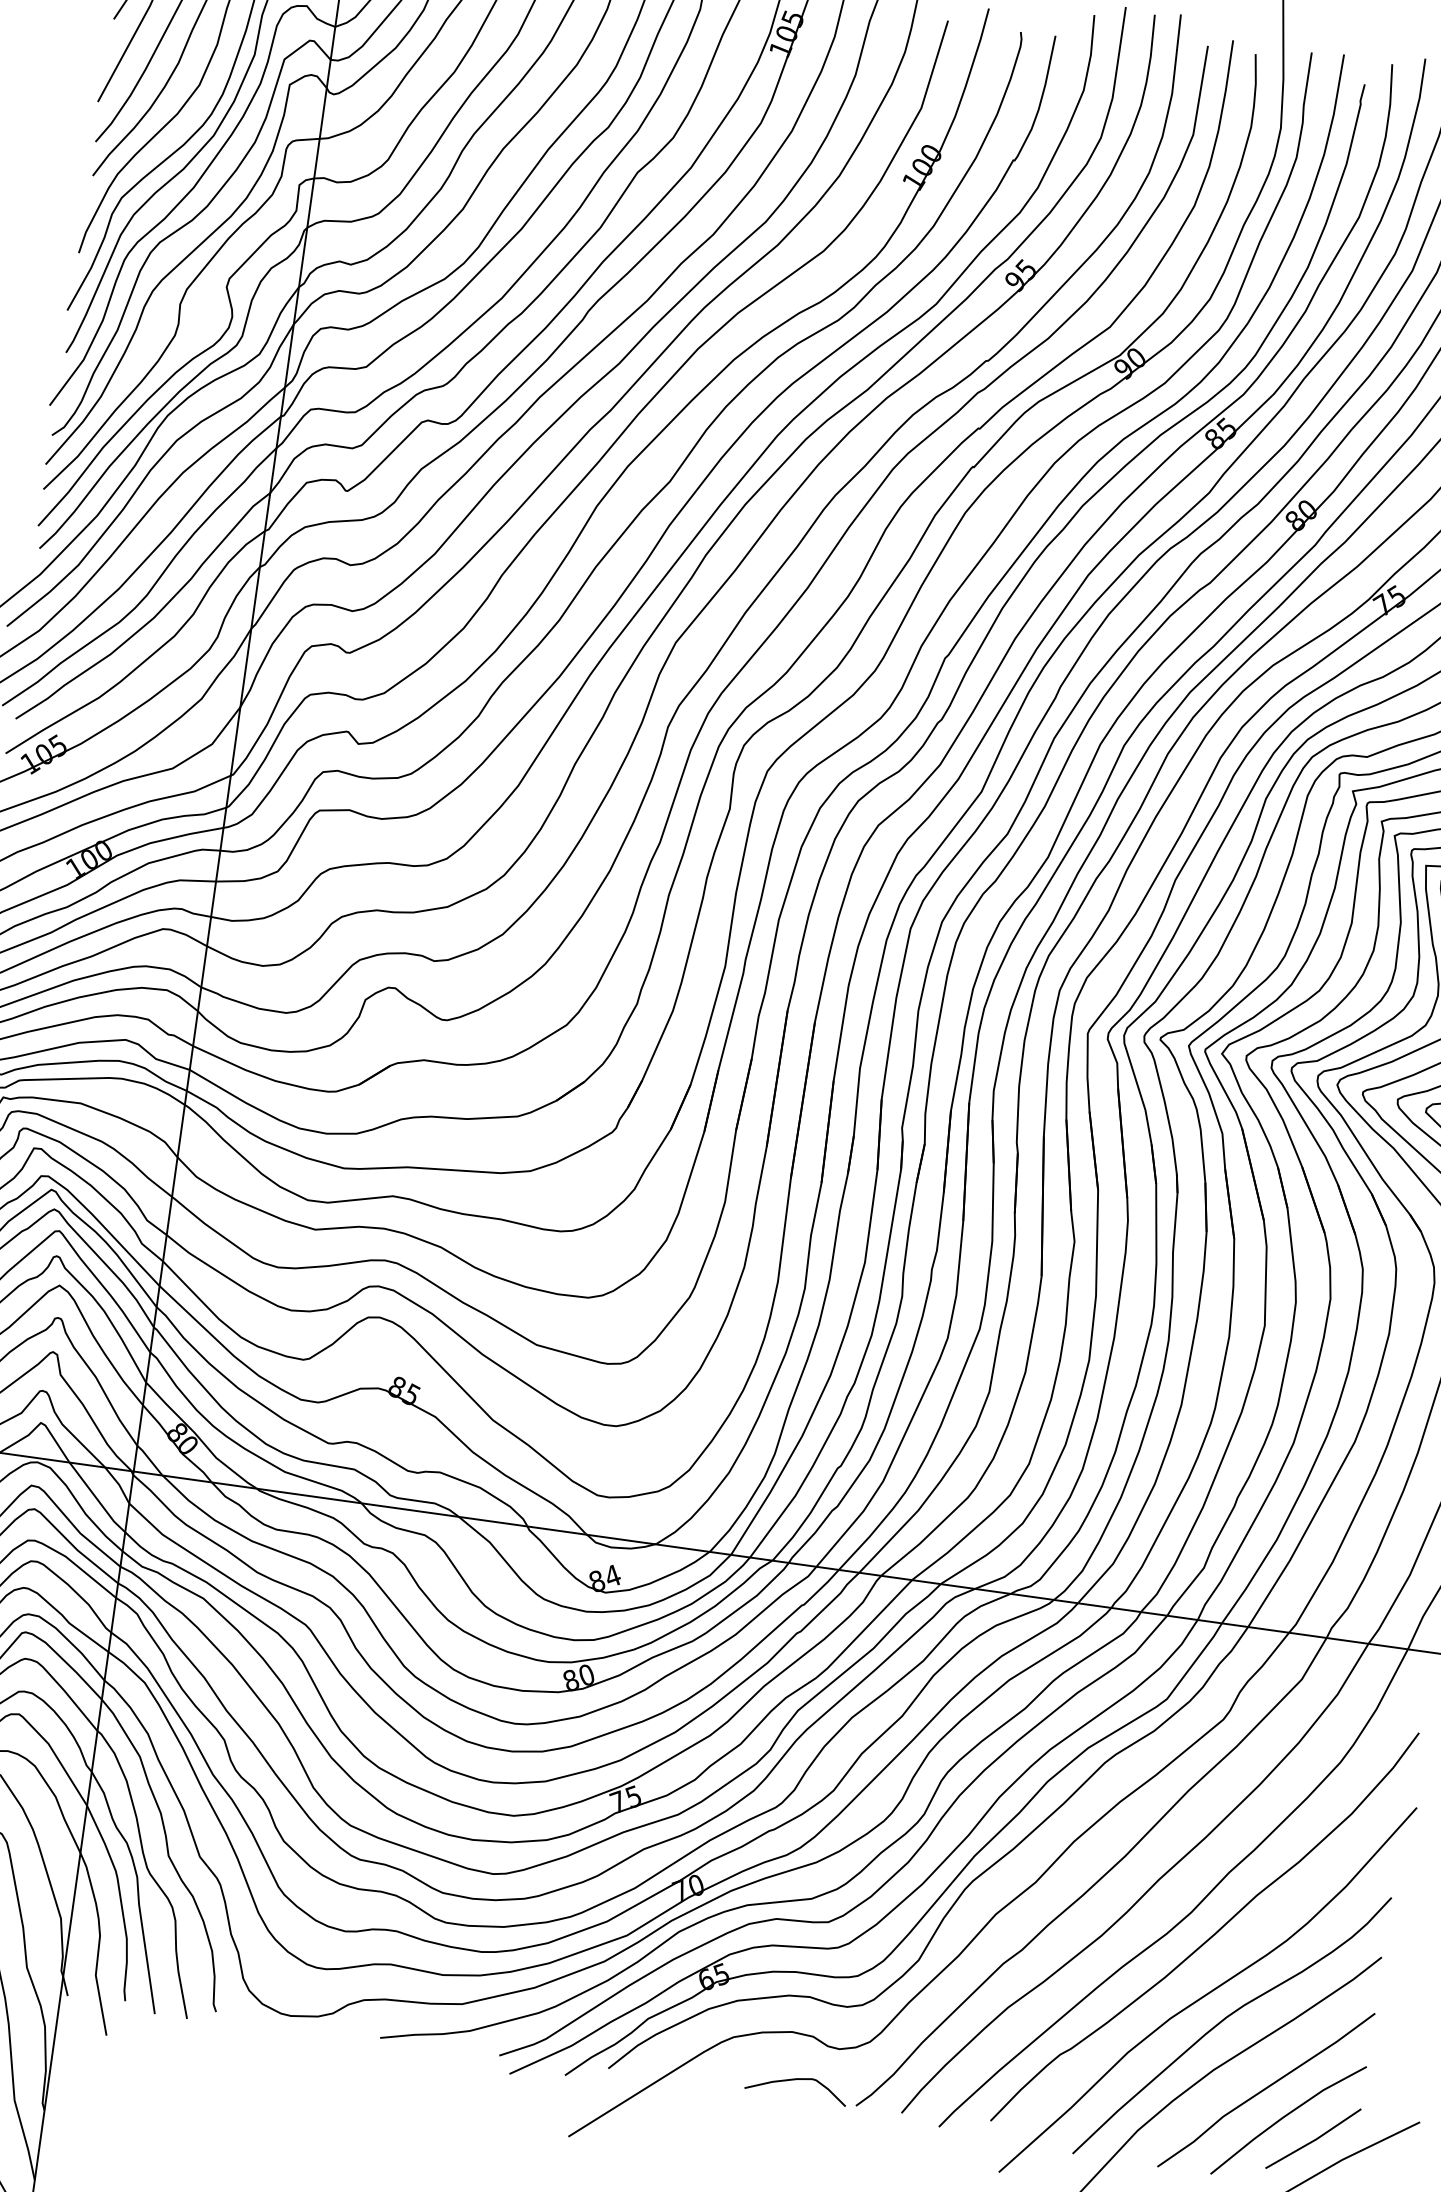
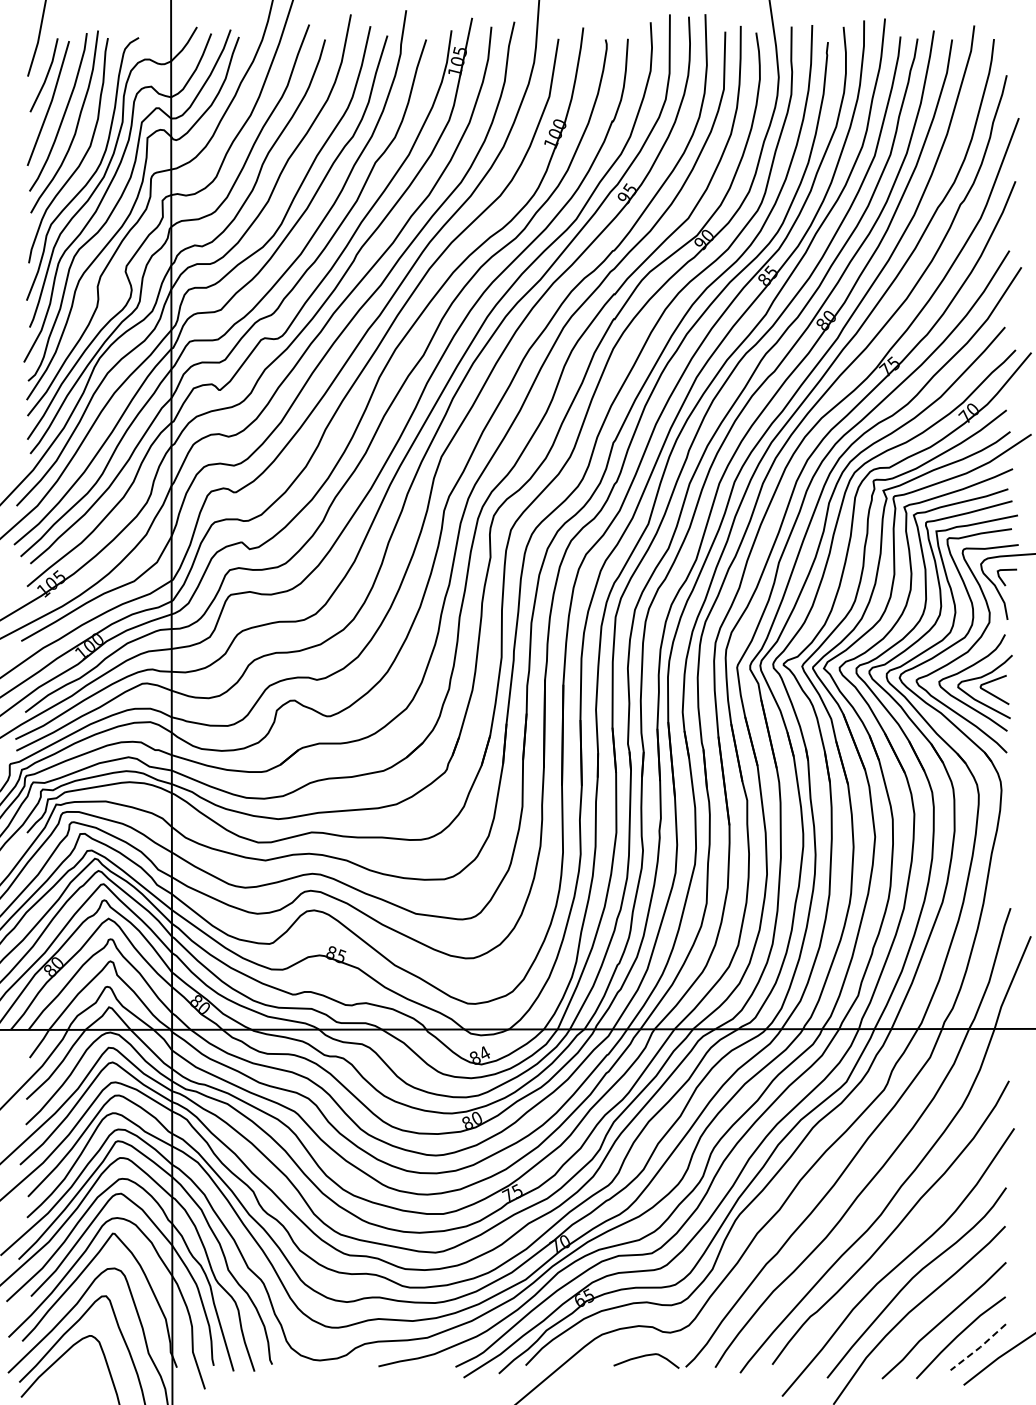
line: (1315, 2139) -> (979, 1347), solid -> dashed

